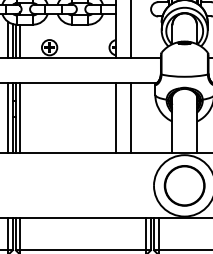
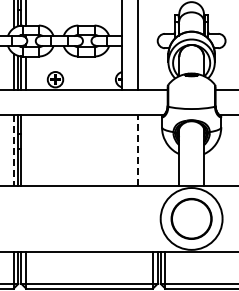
line: (7, 117) -> (13, 150), solid -> dashed
line: (20, 117) -> (26, 150), removed
line: (116, 117) -> (122, 150), removed
line: (130, 117) -> (137, 150), solid -> dashed

